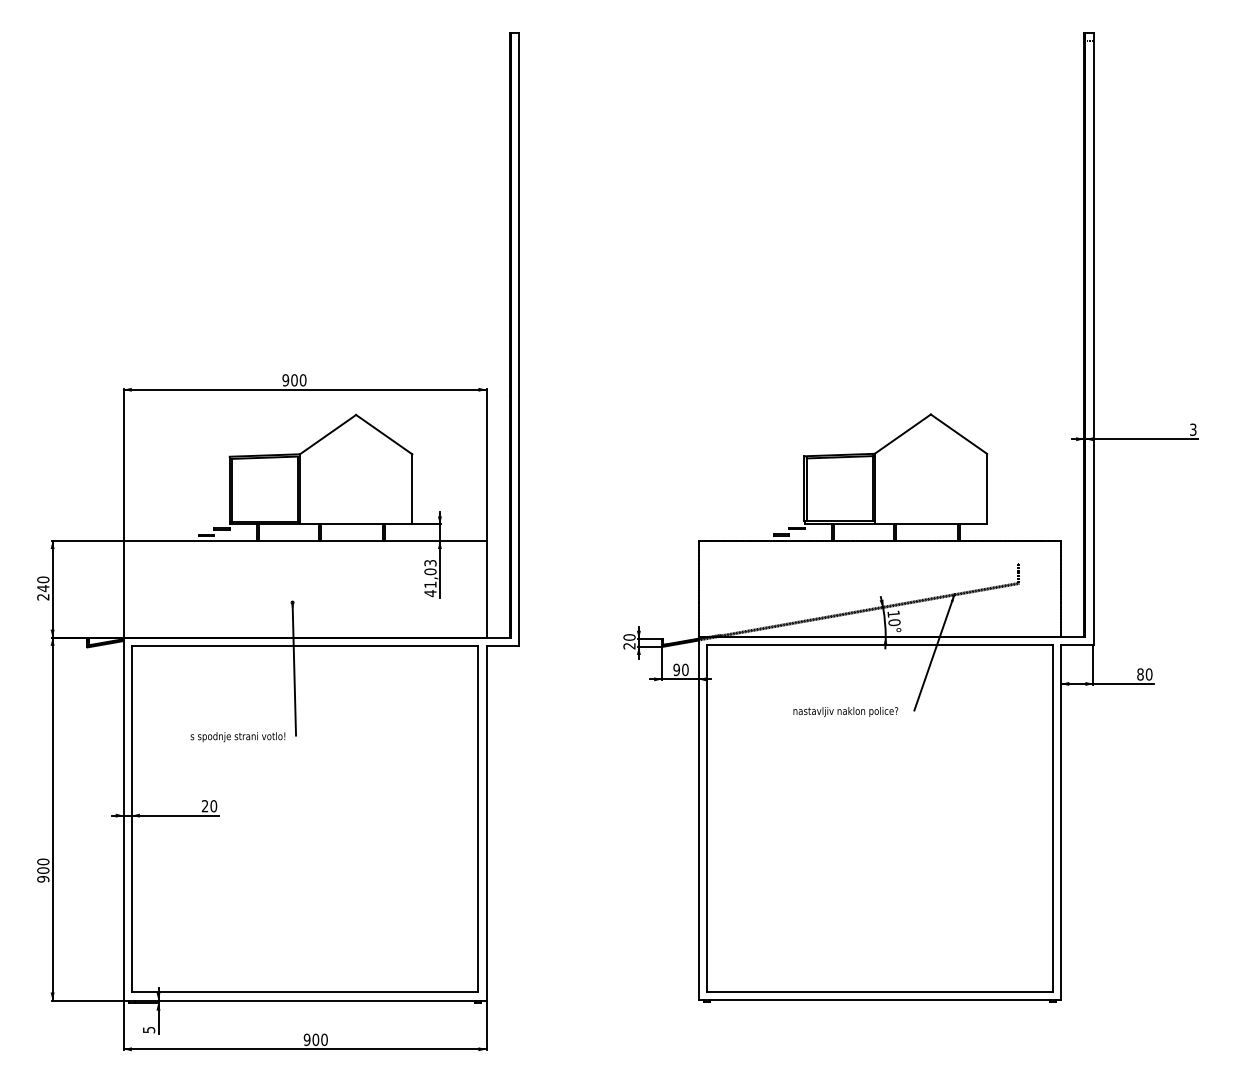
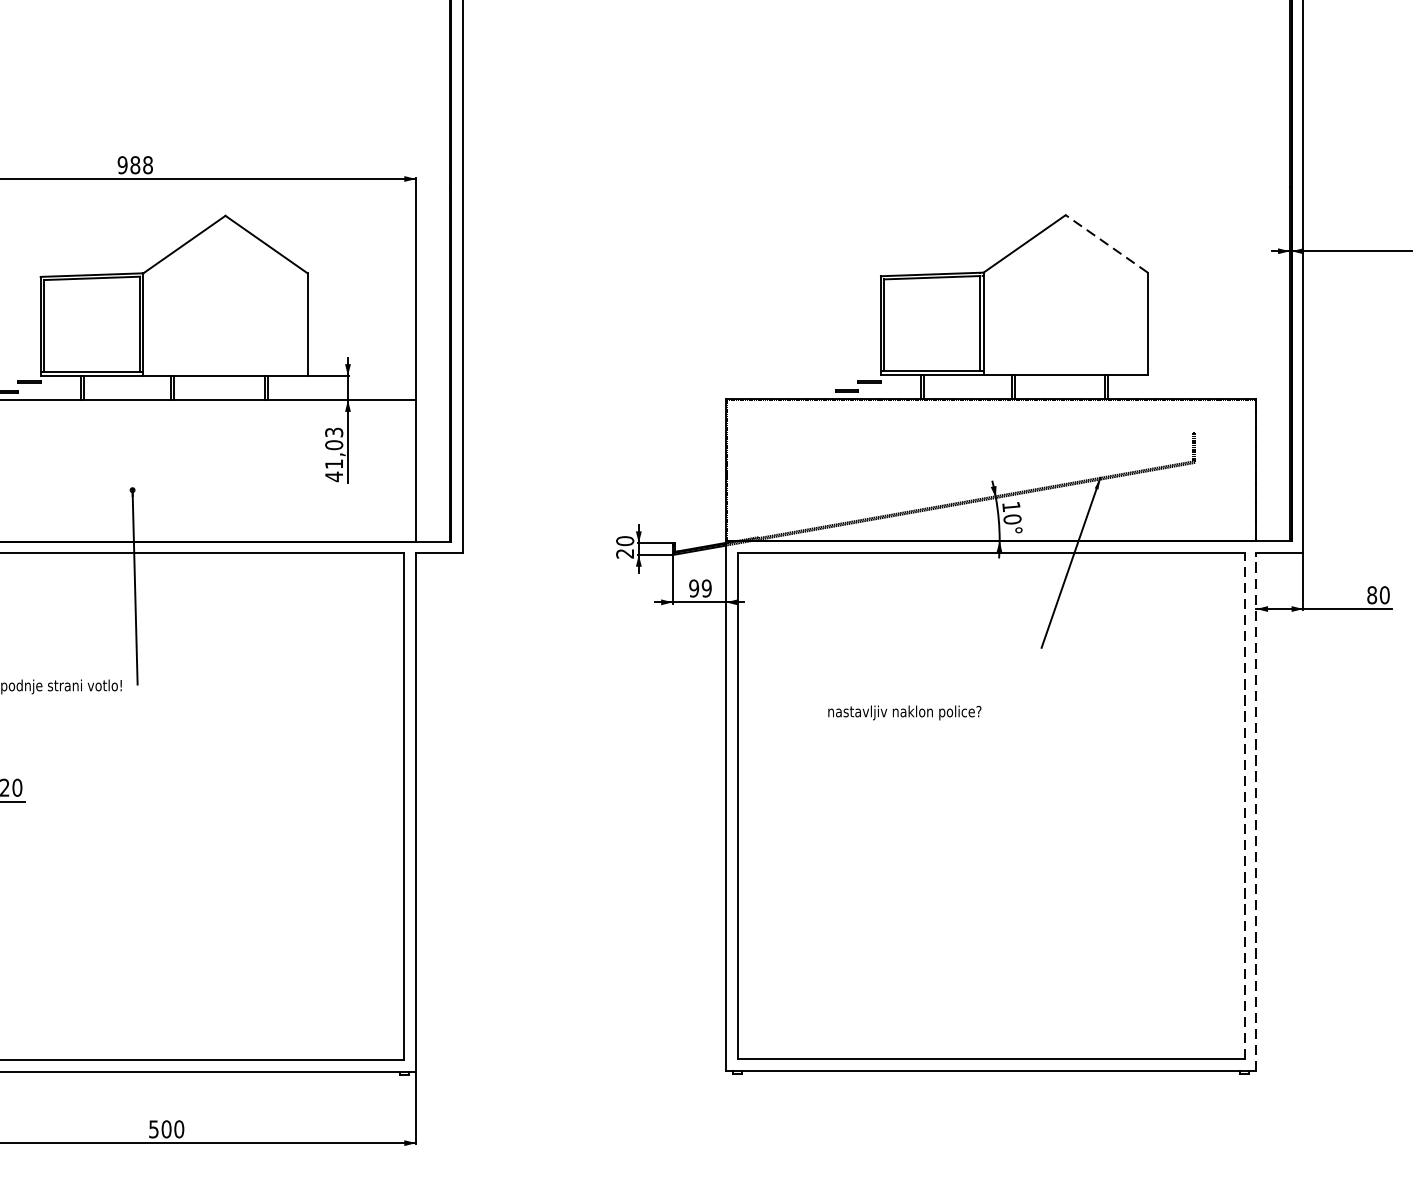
text: (298, 380) -> (141, 165), 900 -> 988
line: (958, 433) -> (1106, 242), solid -> dashed
text: (685, 670) -> (706, 589), 90 -> 99
text: (845, 711) -> (904, 712), moved
line: (1053, 818) -> (1244, 805), solid -> dashed
line: (1061, 822) -> (1256, 811), solid -> dashed
text: (306, 1039) -> (152, 1128), 900 -> 500

